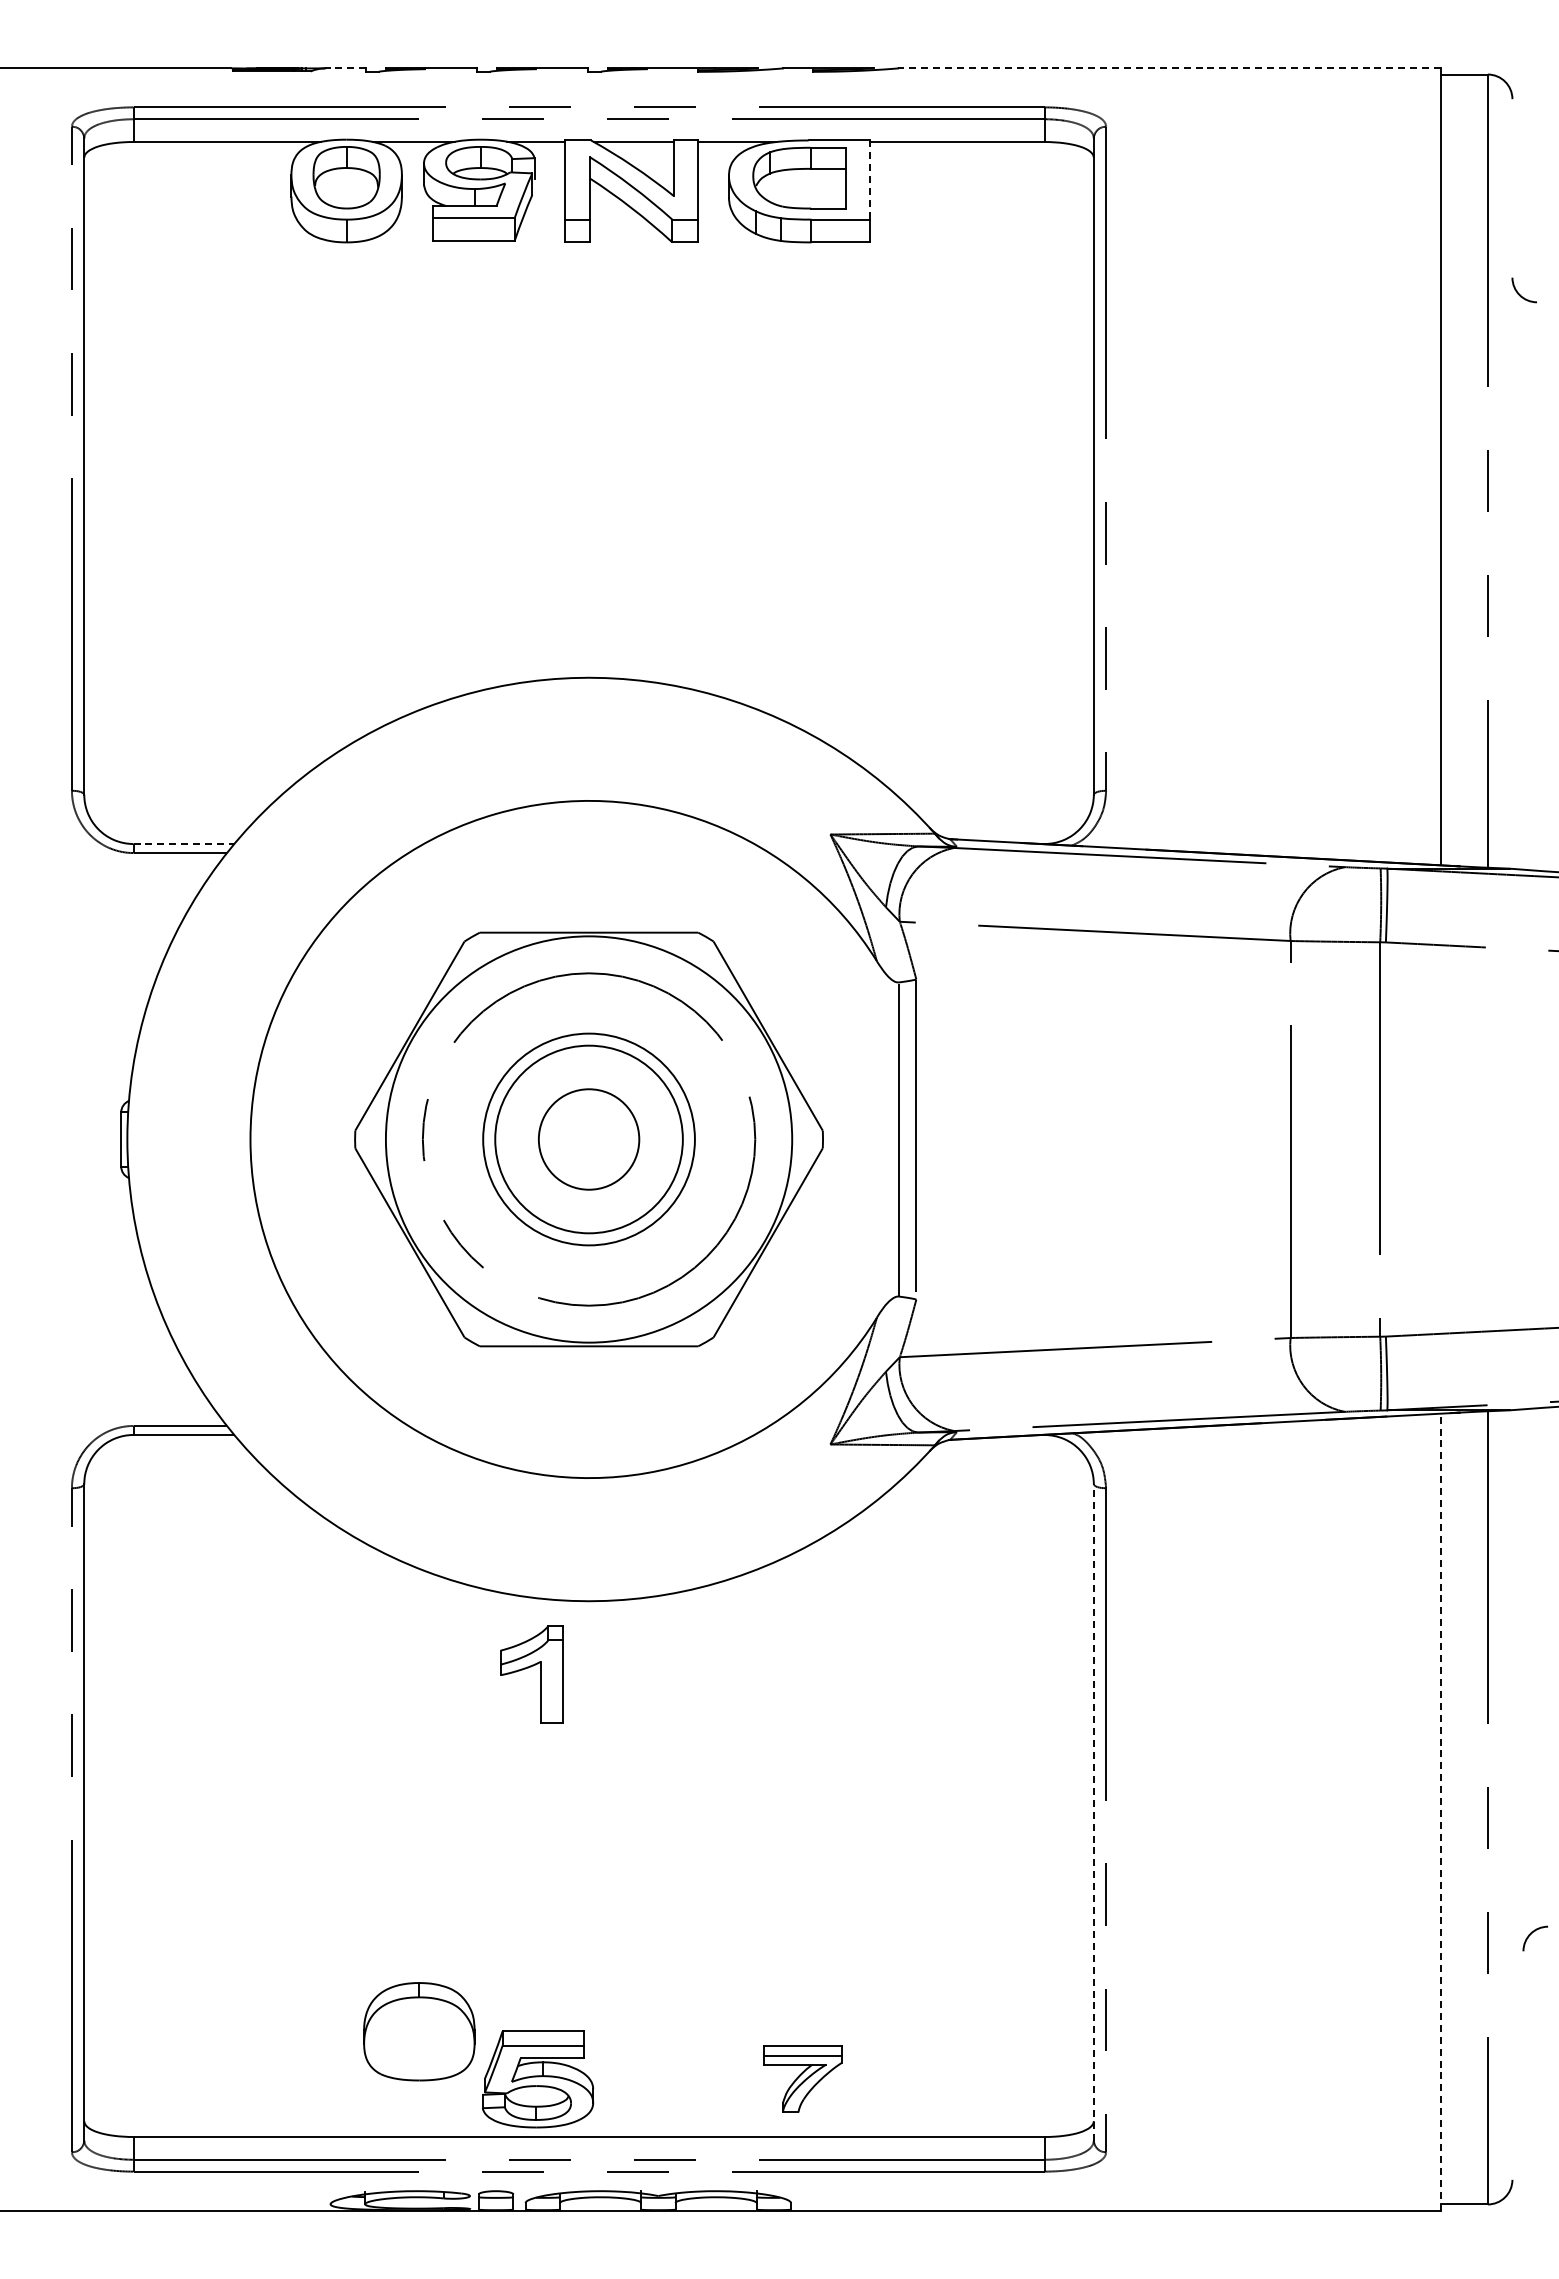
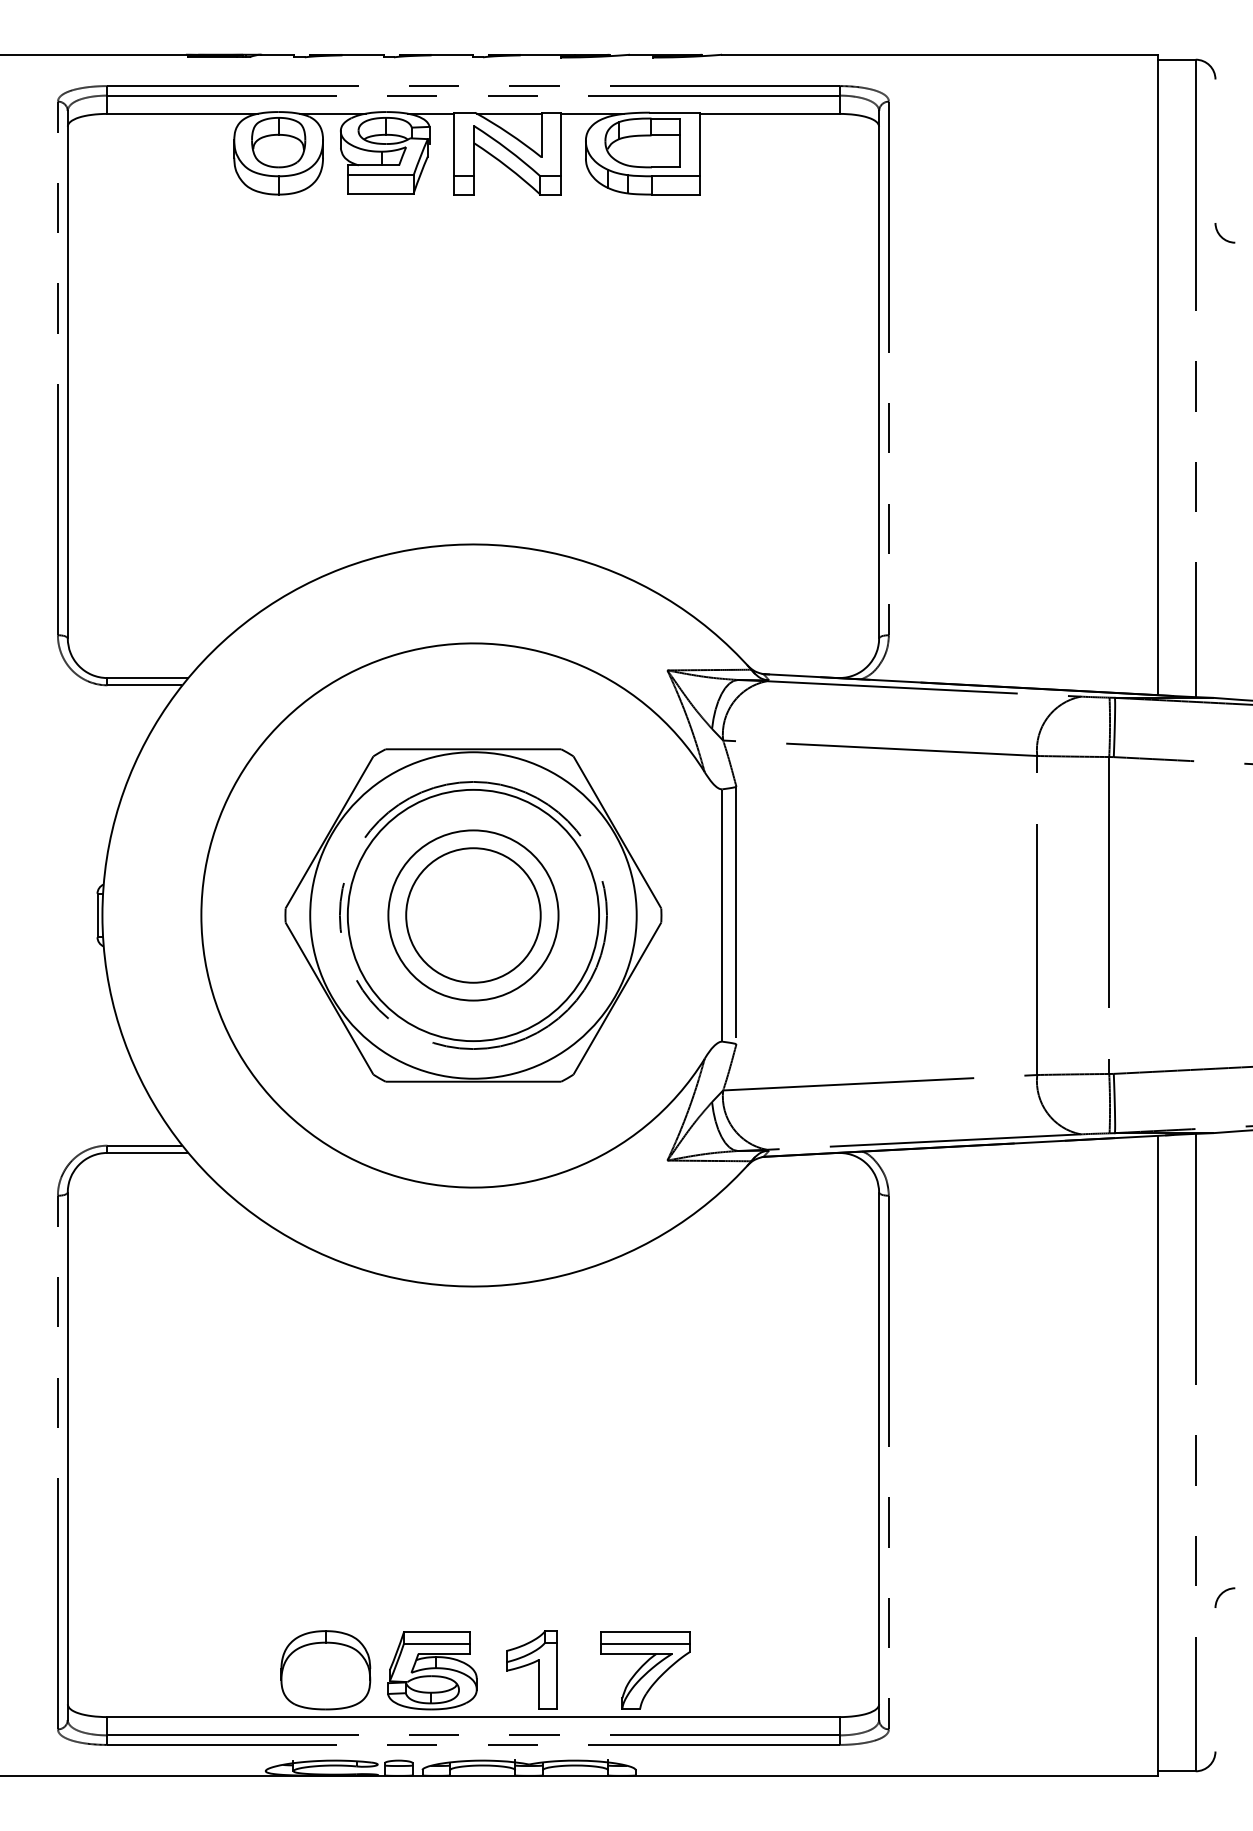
line: (345, 68) -> (277, 54), dashed -> solid
line: (1169, 68) -> (939, 54), dashed -> solid
line: (870, 180) -> (699, 144), dashed -> solid
line: (184, 844) -> (148, 678), dashed -> solid
circle: (588, 1139) -> (473, 915), size x1.67
circle: (588, 1139) -> (473, 915), size x1.67
part: (528, 1668) -> (529, 1665), moved
line: (1093, 1811) -> (878, 1455), dashed -> solid
line: (1441, 1811) -> (1158, 1455), dashed -> solid
arc: (1531, 1934) -> (1221, 1594), moved
part: (419, 2031) -> (325, 1670), moved
part: (802, 2078) -> (644, 1670), size x1.43

